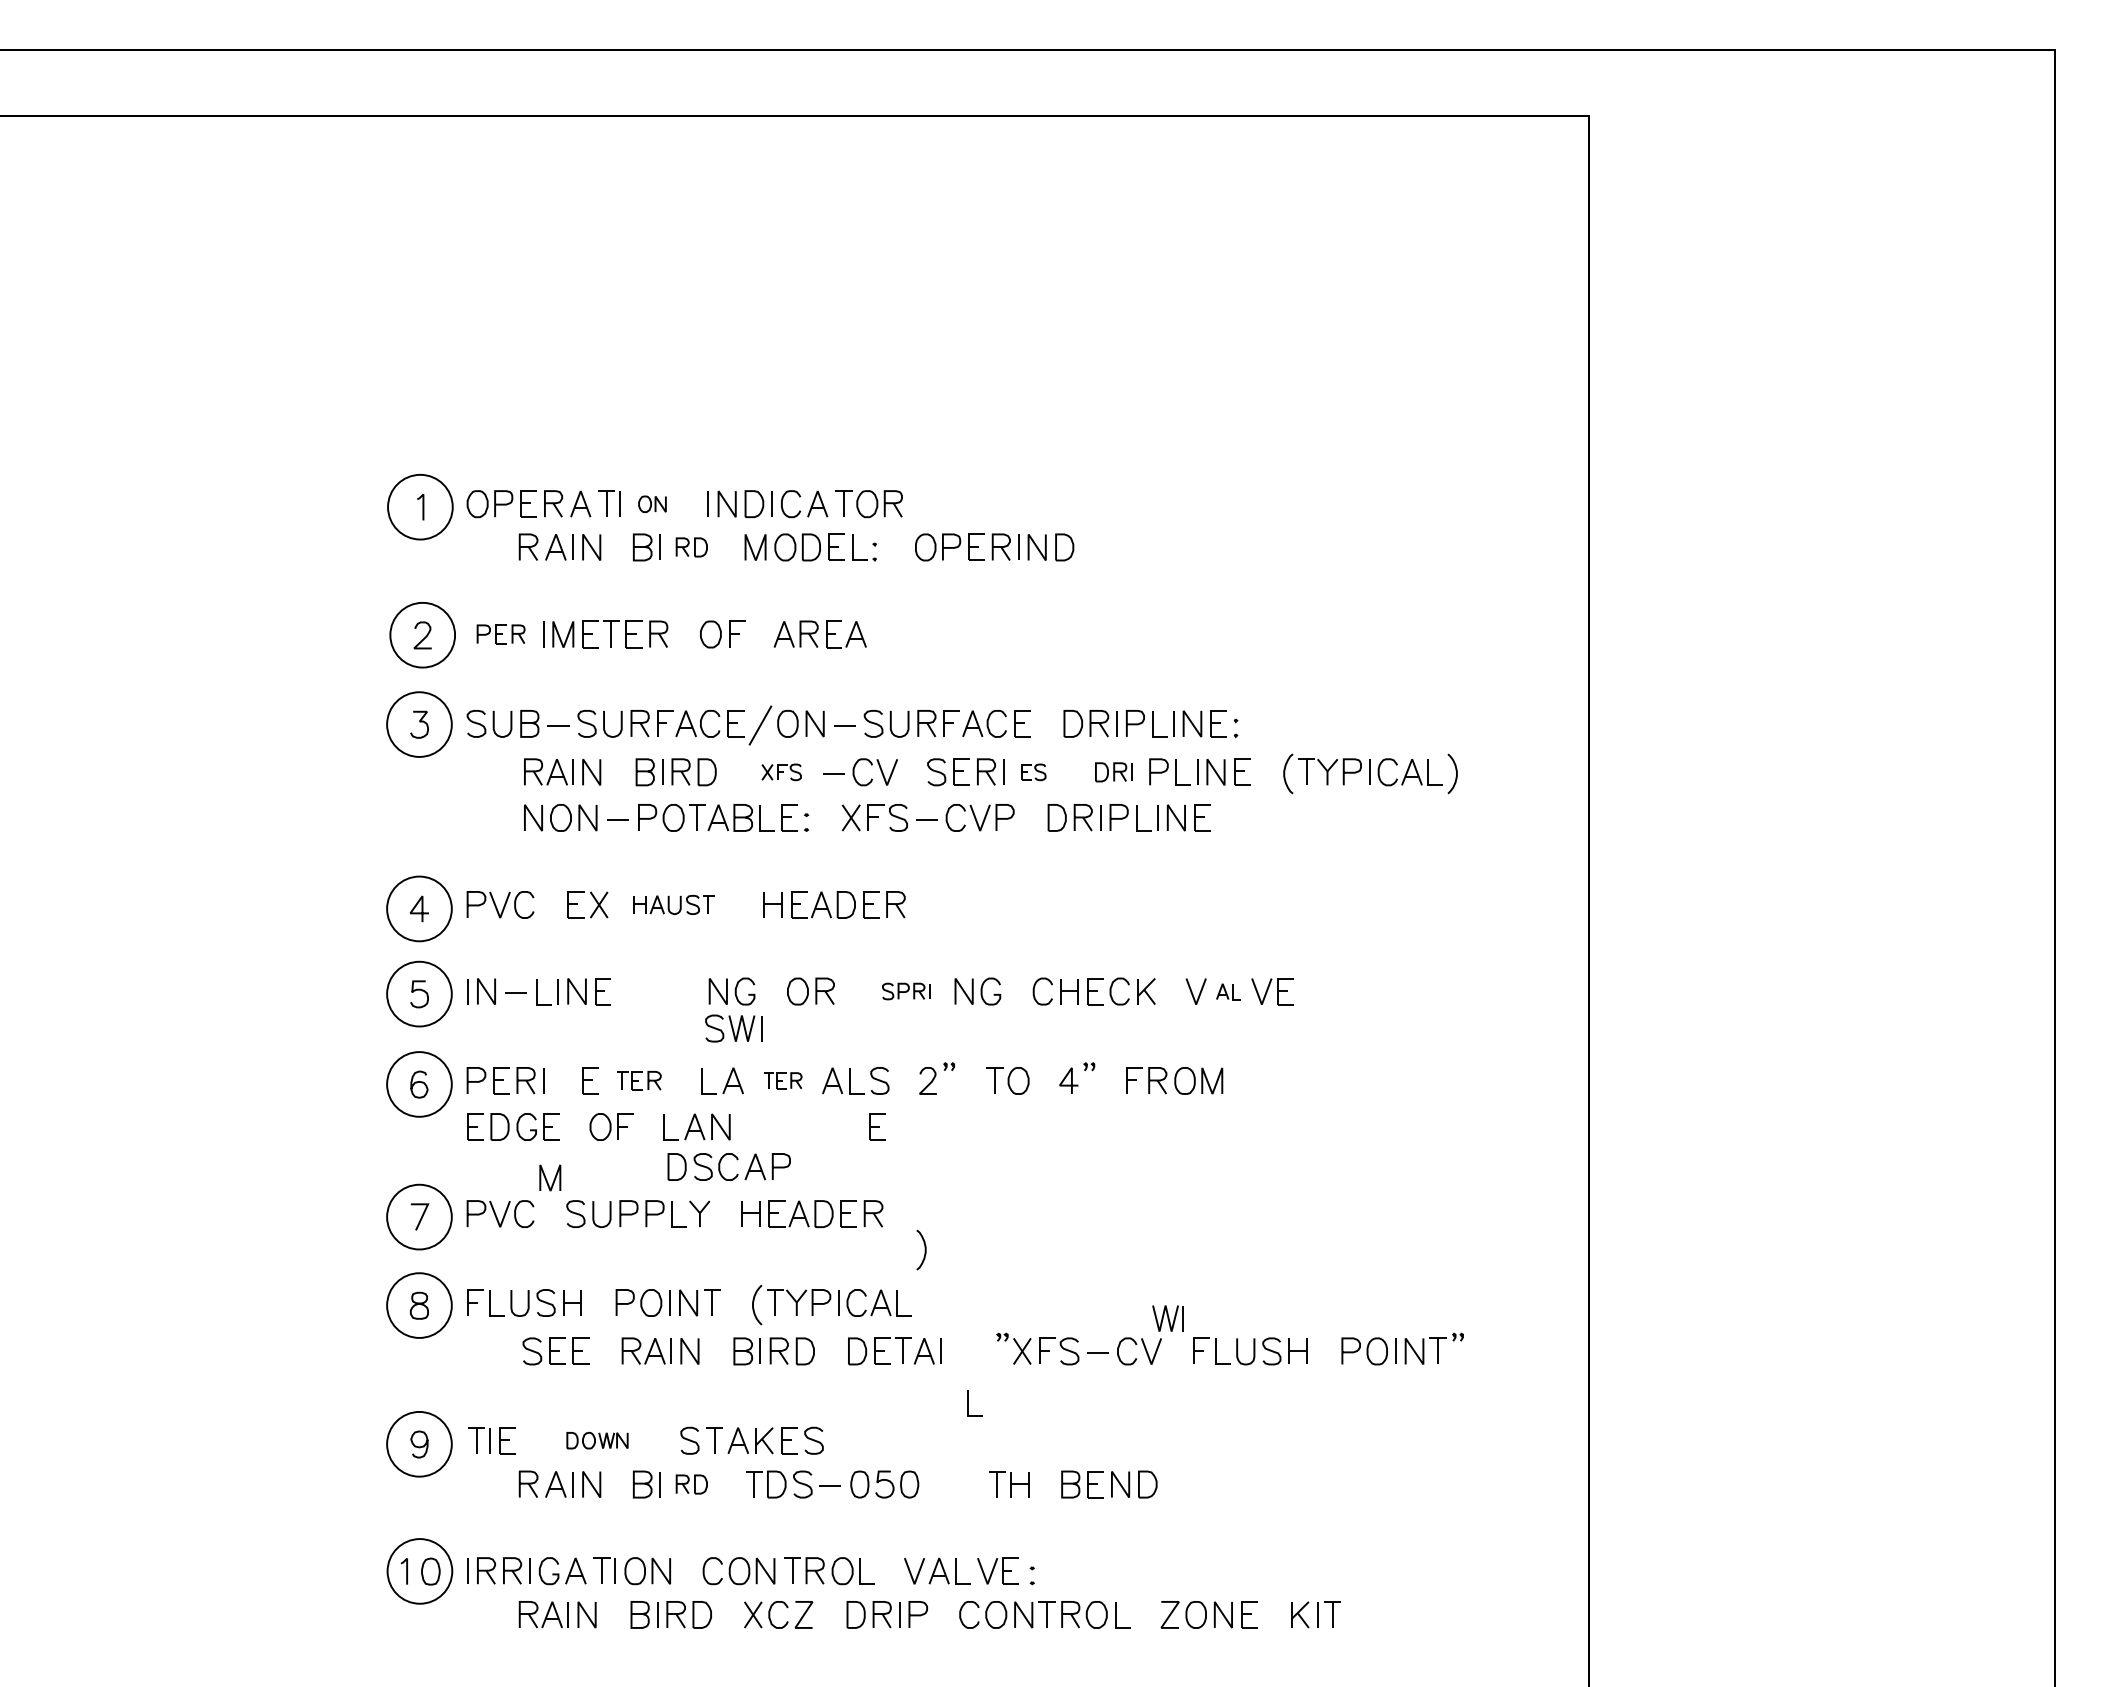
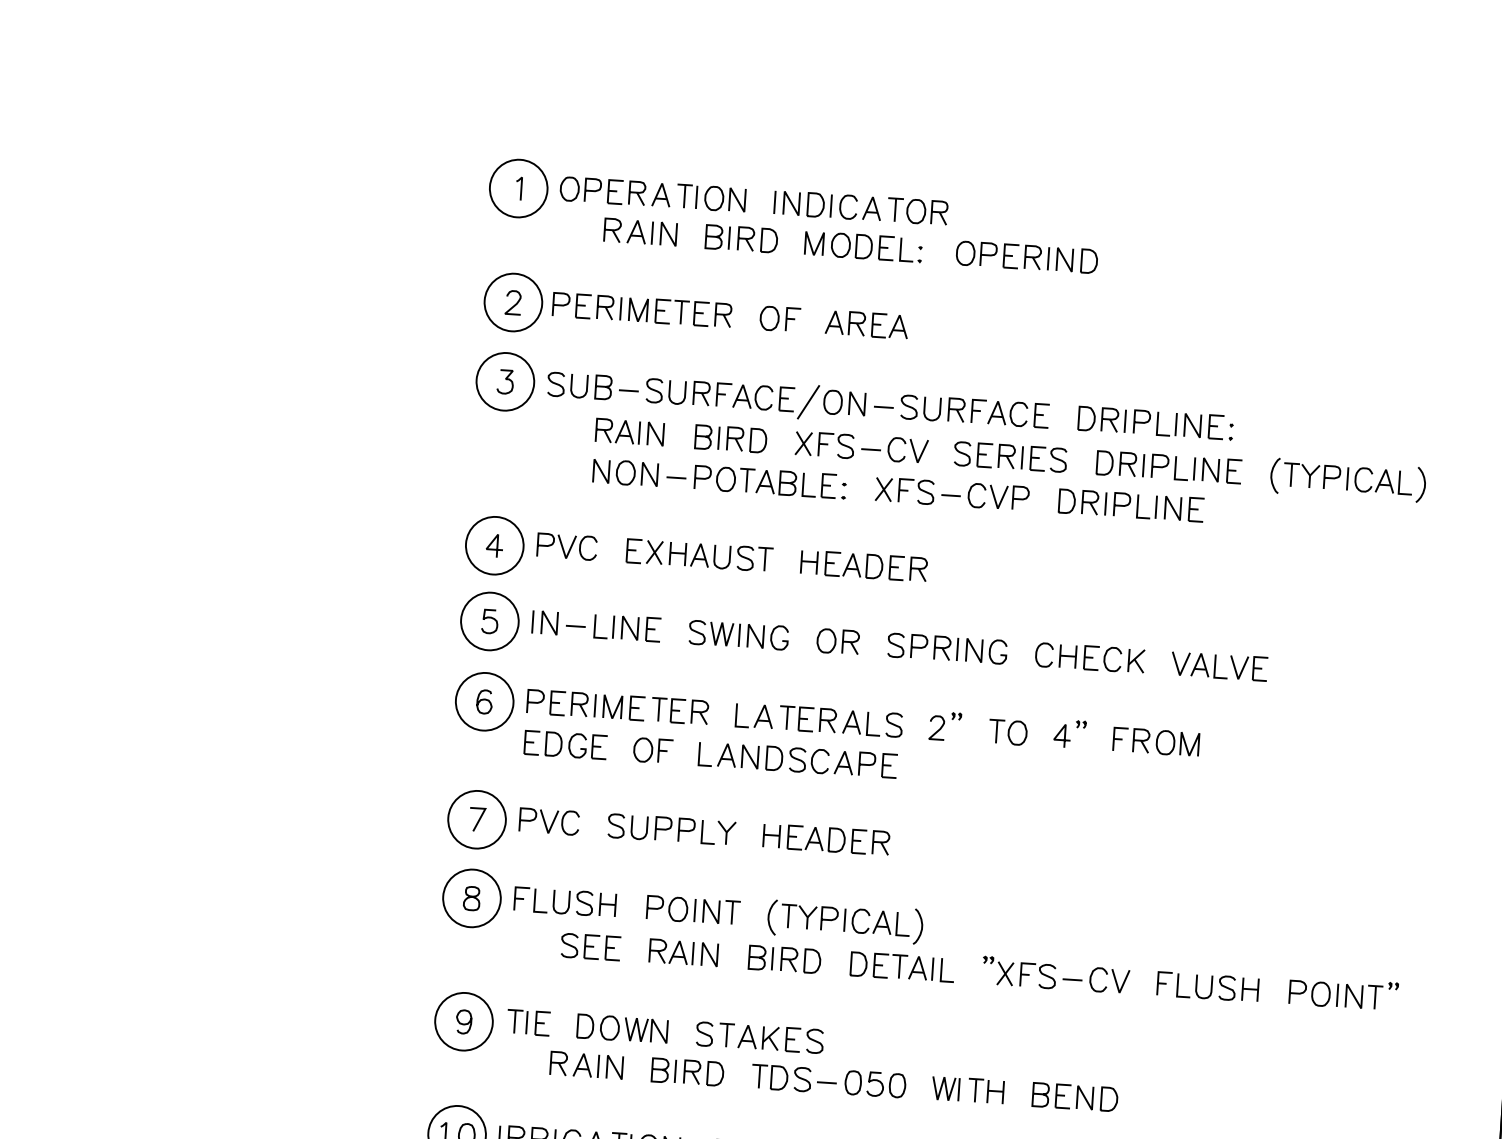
part: (652, 504) -> (725, 199), size x1.67
part: (691, 547) -> (757, 240), size x1.43
part: (500, 634) -> (582, 306), size x1.43
part: (781, 772) -> (824, 445), size x1.67
part: (1033, 772) -> (1048, 459), size x1.67
part: (1113, 772) -> (1119, 464), size x1.43
part: (673, 904) -> (720, 556), size x1.43
part: (905, 991) -> (922, 647), size x1.67
part: (1228, 991) -> (1209, 665), size x1.67
part: (733, 1028) -> (714, 633), moved
part: (638, 1080) -> (679, 710), size x1.43
part: (782, 1080) -> (807, 719), size x1.67
part: (720, 1166) -> (813, 760), moved
line: (553, 1179) -> (615, 708), moved
curve: (924, 1249) -> (921, 926), moved
part: (1167, 1318) -> (945, 1088), moved
line: (968, 1403) -> (941, 969), moved
part: (597, 1440) -> (622, 1028), size x1.67
part: (691, 1484) -> (703, 1073), size x1.43

